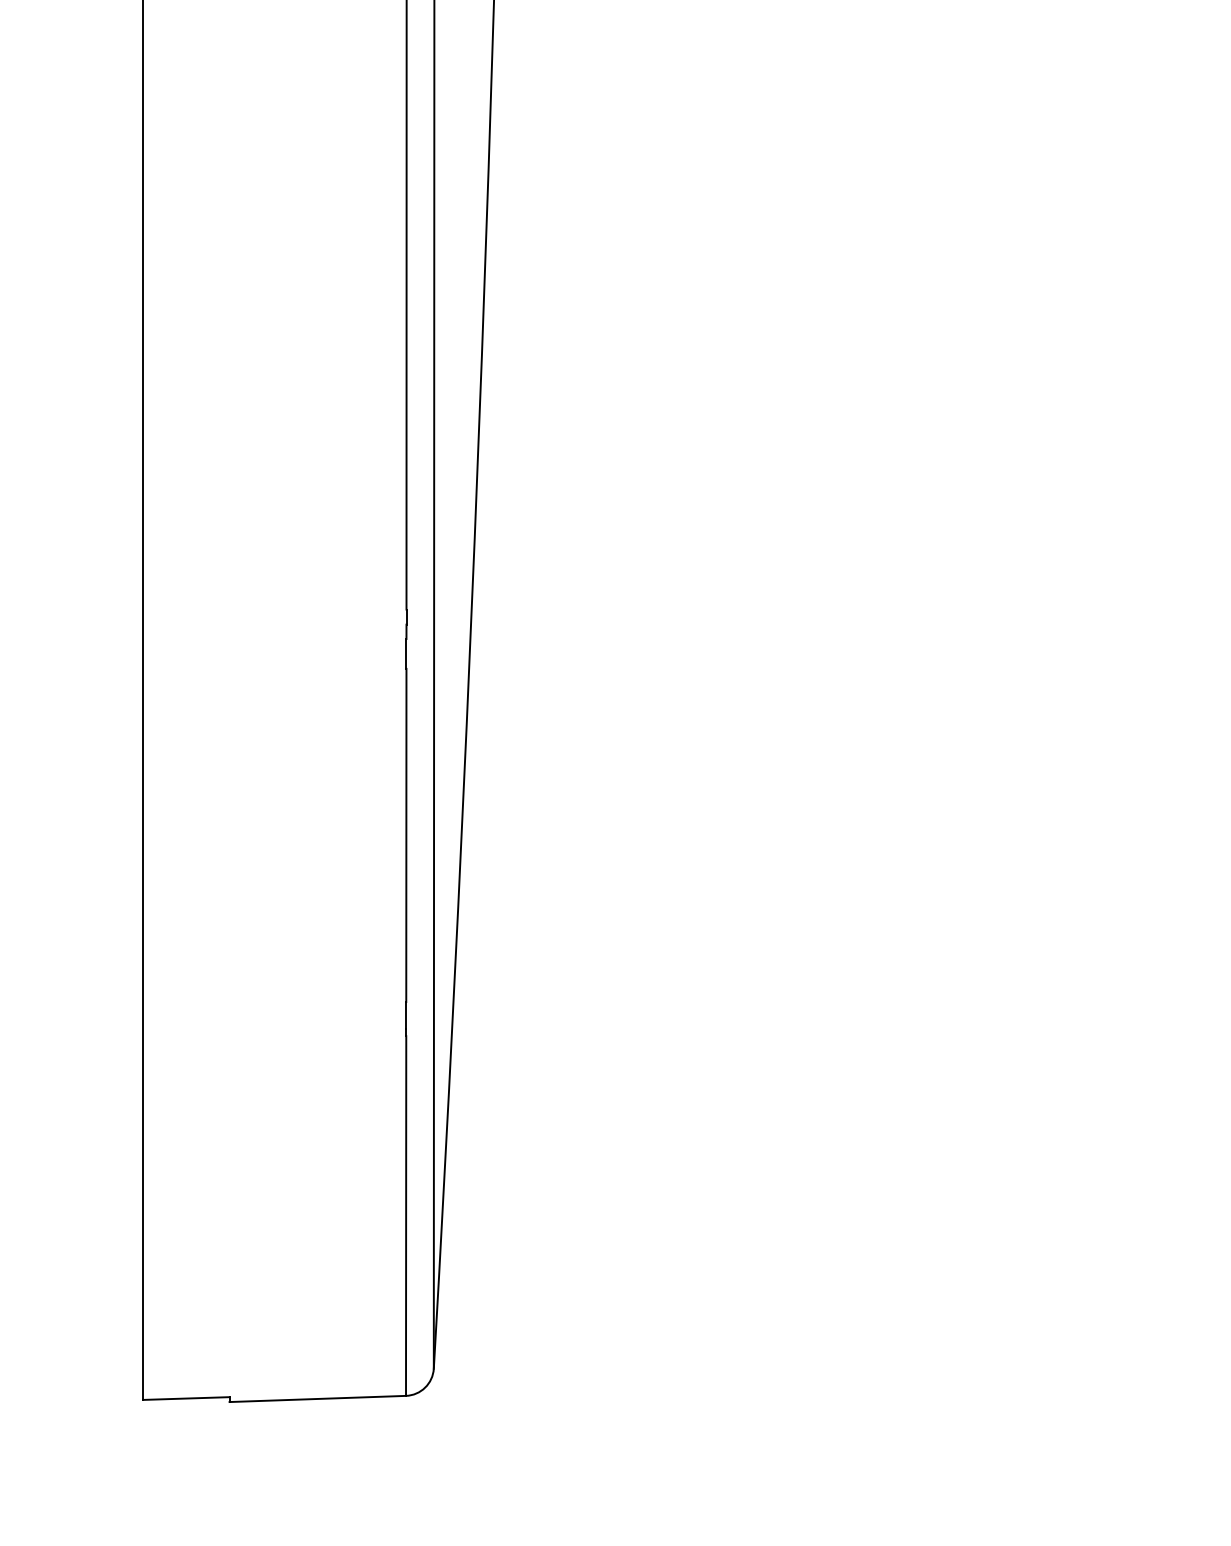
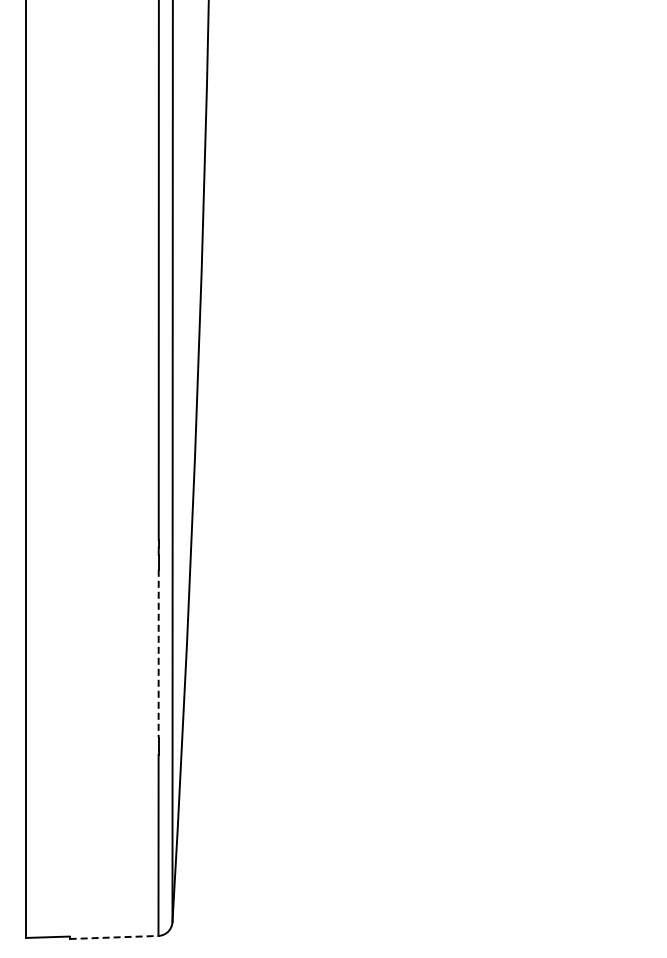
line: (406, 835) -> (158, 653), solid -> dashed
line: (318, 1399) -> (114, 937), solid -> dashed

